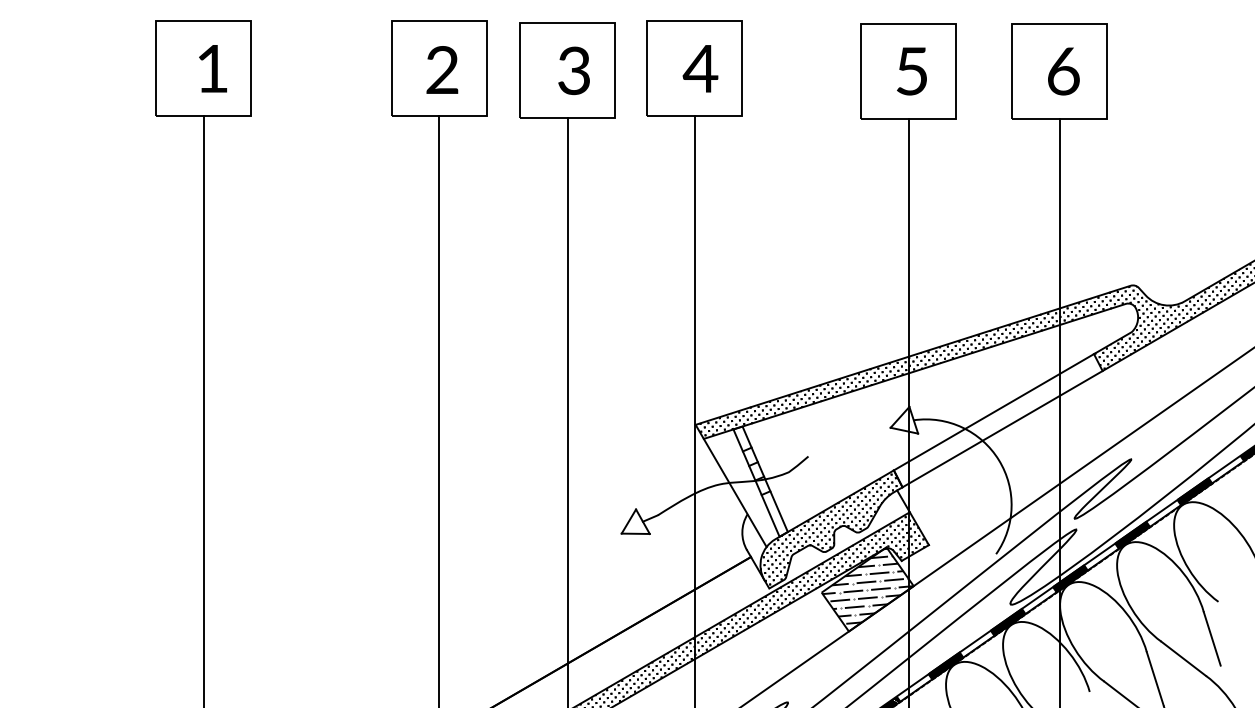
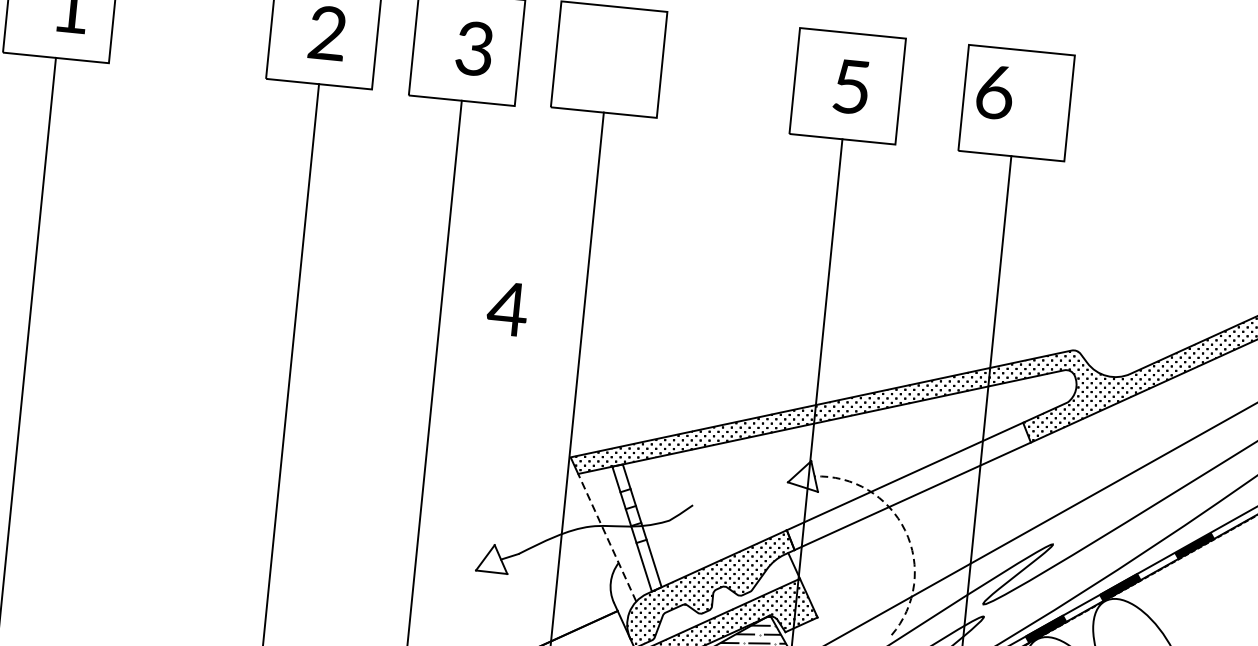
text: (700, 68) -> (507, 308), moved
text: (1063, 71) -> (994, 92), moved
arc: (998, 460) -> (904, 530), solid -> dashed
line: (735, 492) -> (607, 537), solid -> dashed

